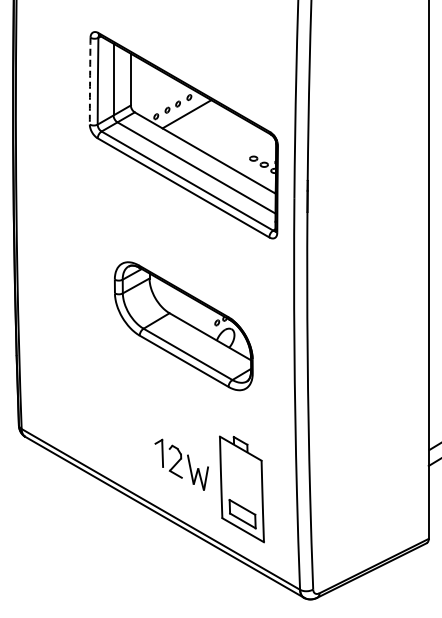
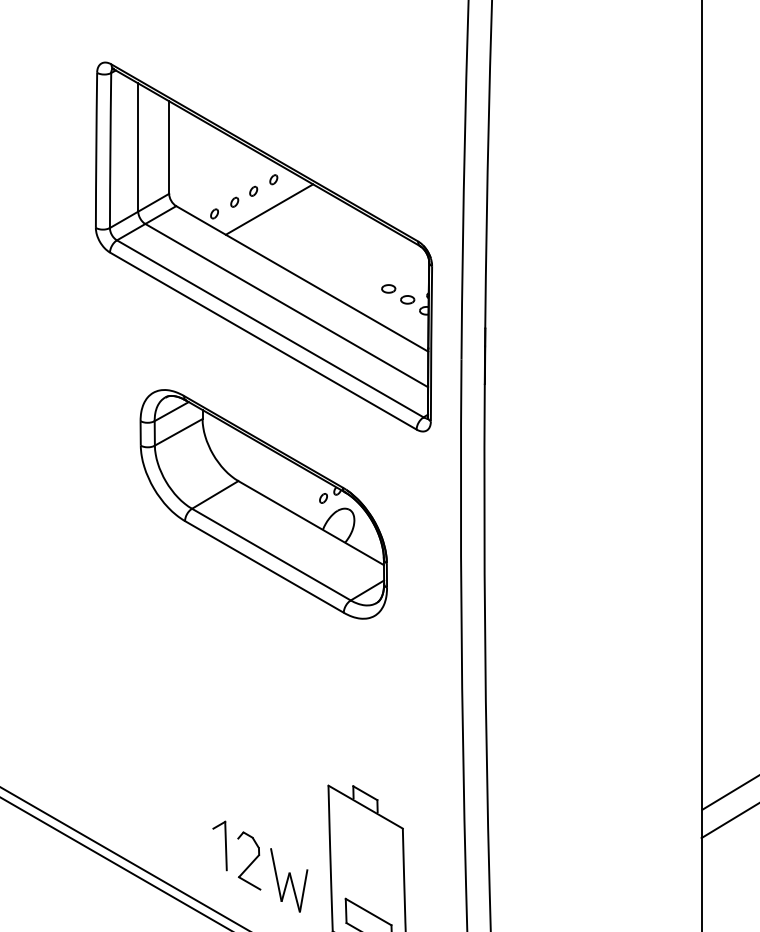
arc: (90, 81) -> (97, 150), dashed -> solid
part: (183, 326) -> (263, 504), moved
part: (181, 464) -> (259, 865), moved

